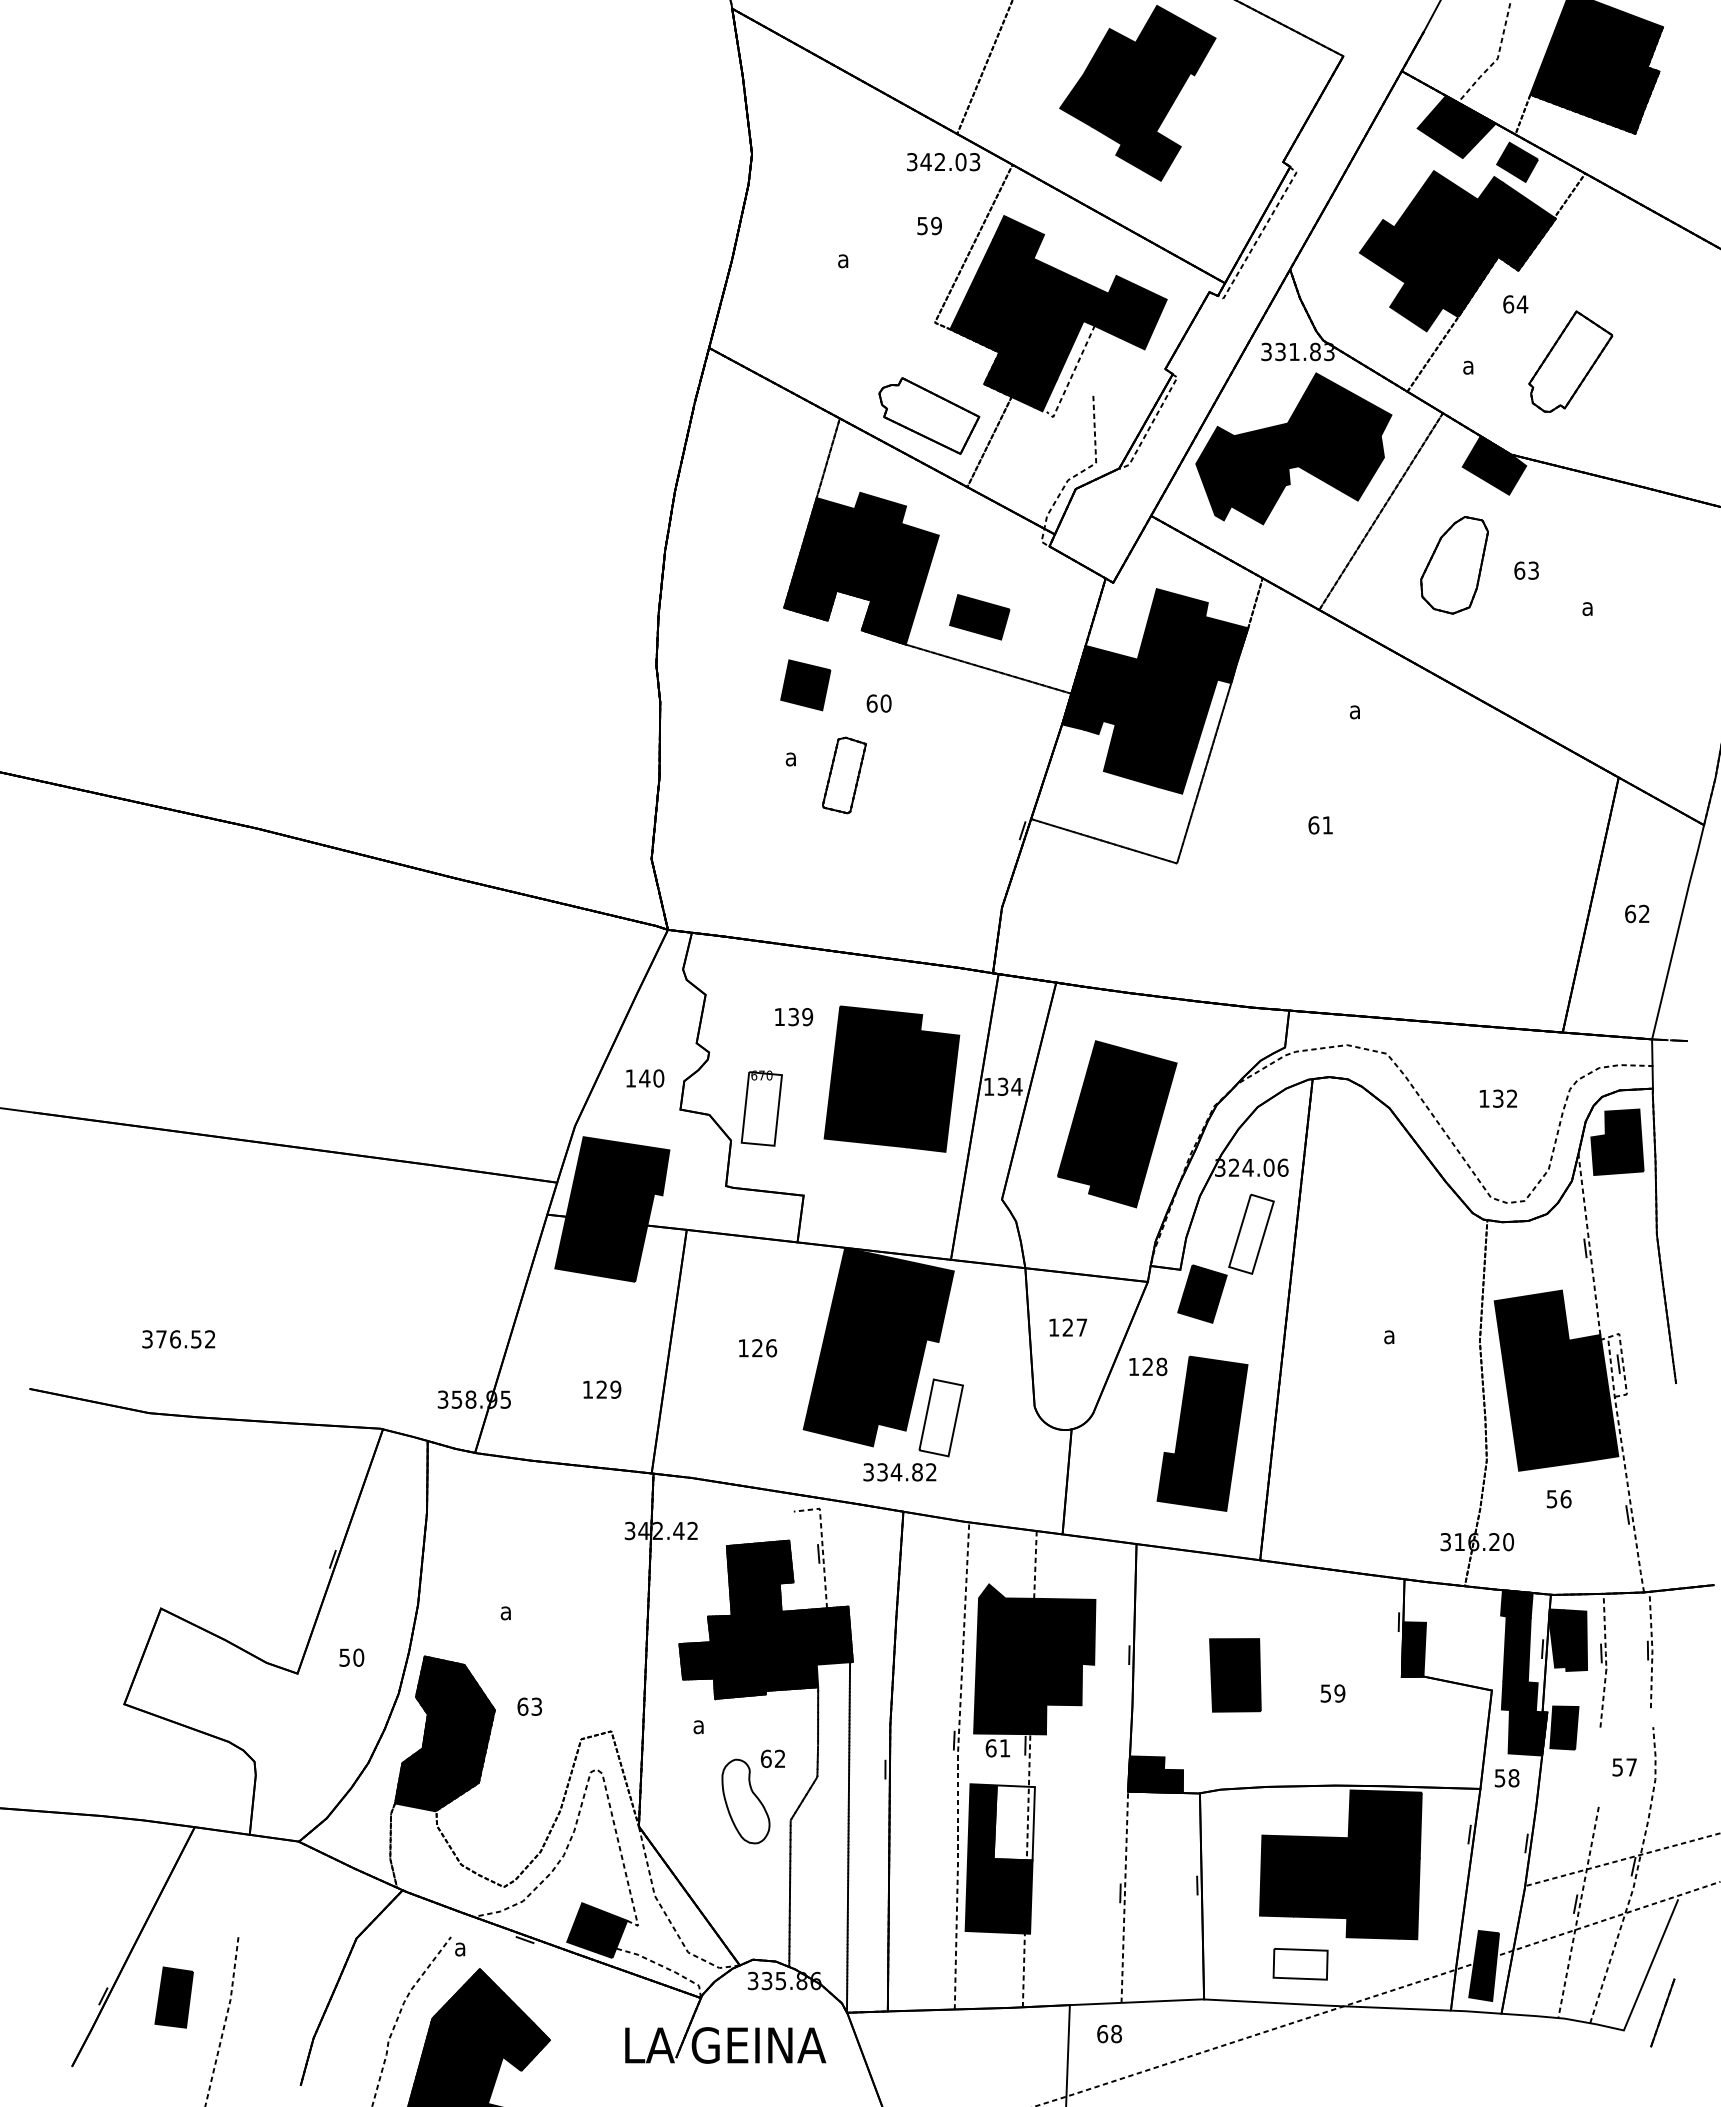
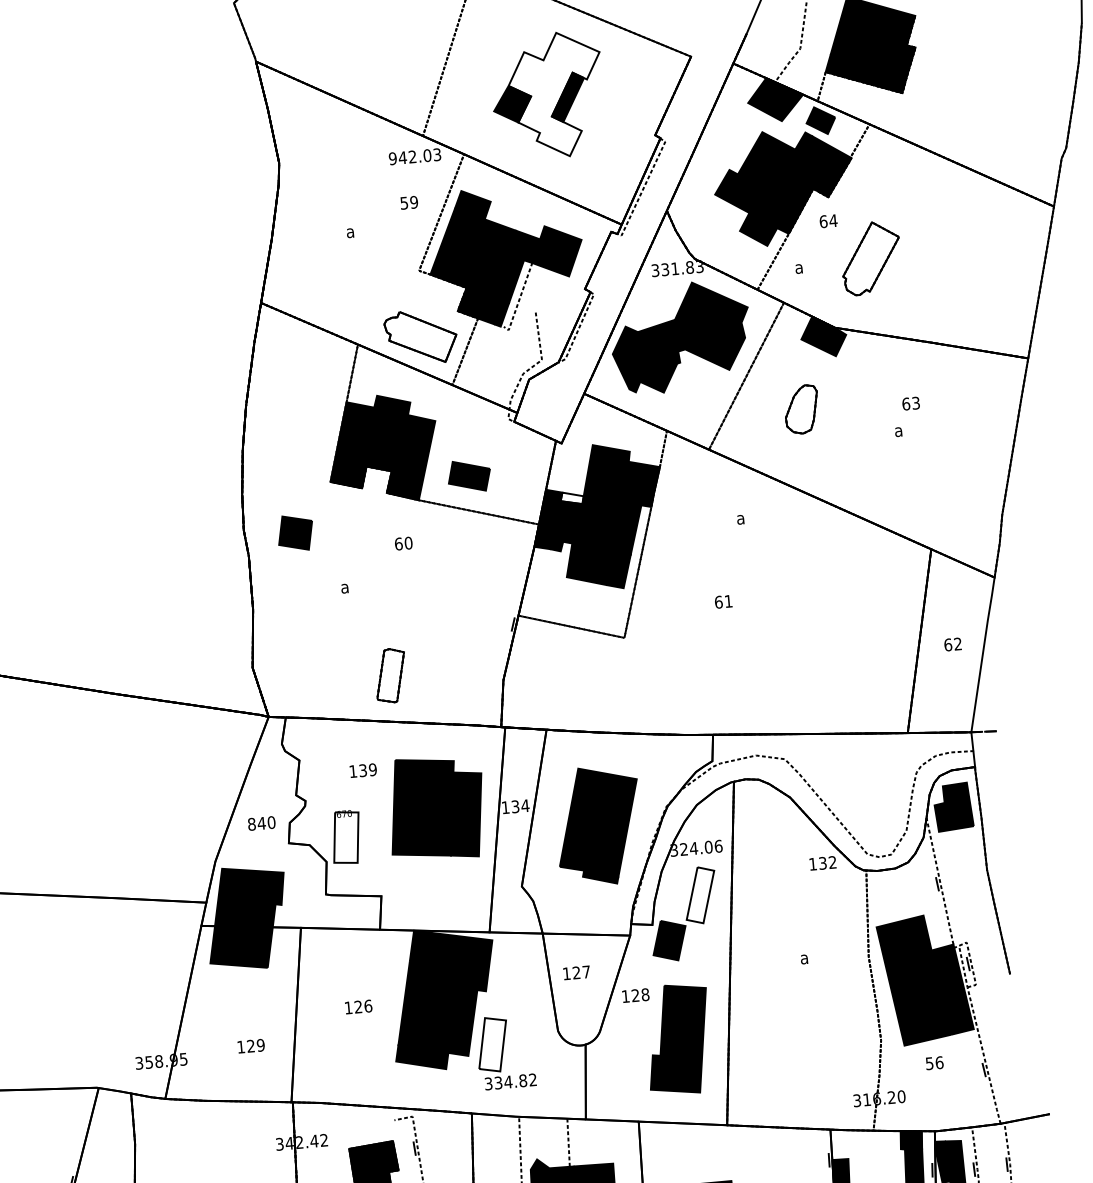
fill: (1149, 92) -> (556, 94), removed
text: (911, 162) -> (392, 159), 342.03 -> 942.03
part: (1454, 565) -> (801, 409), size x0.7
text: (1526, 570) -> (910, 403), moved
fill: (1120, 660) -> (571, 497), removed
part: (805, 685) -> (295, 533), moved
part: (844, 775) -> (390, 675), moved
text: (630, 1078) -> (251, 824), 140 -> 840
text: (1497, 1098) -> (822, 863), moved
text: (899, 1472) -> (510, 1082), moved

